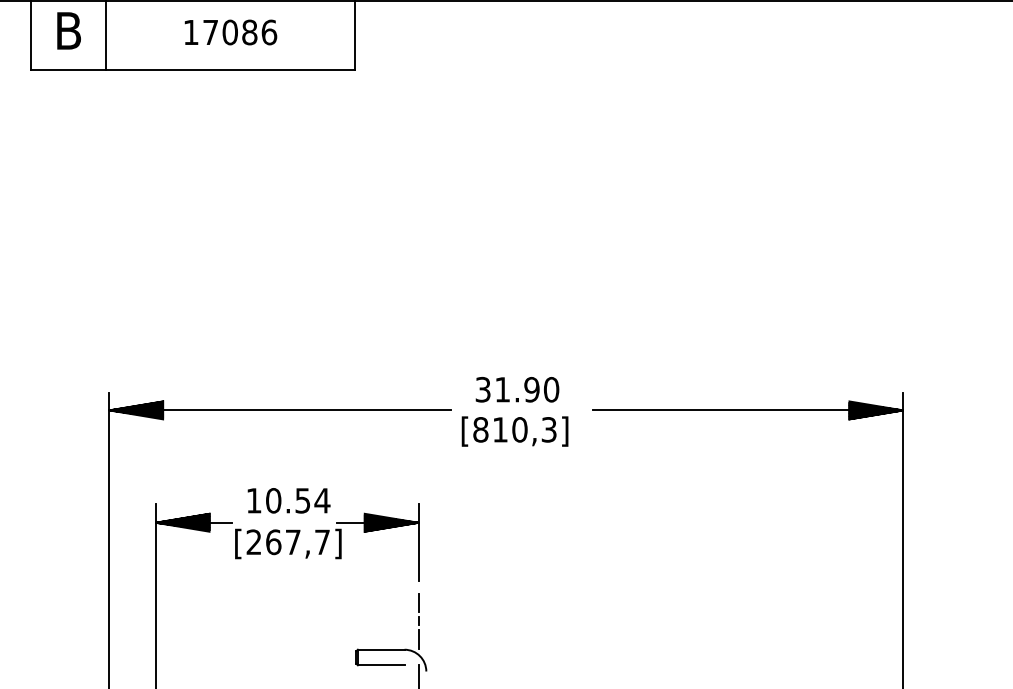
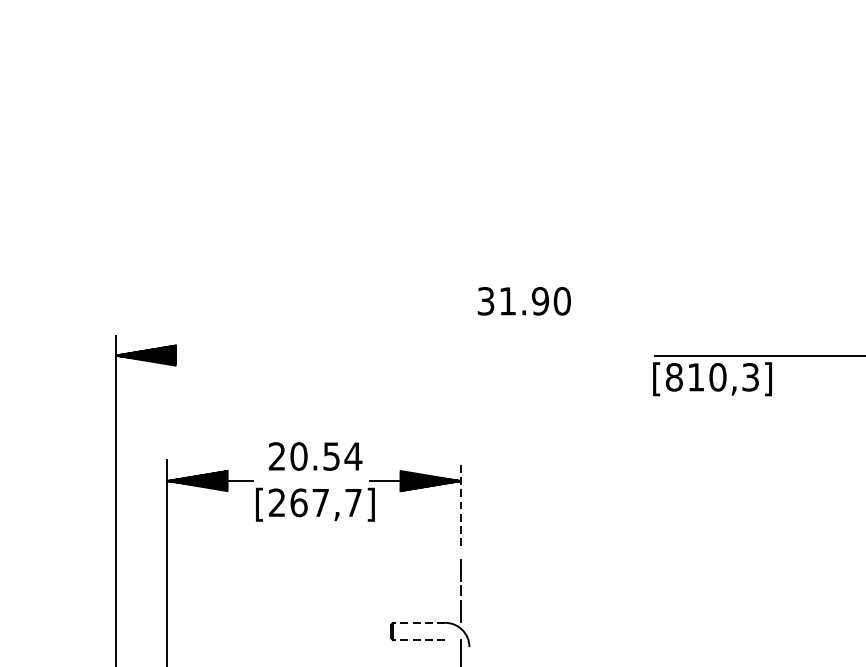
text: (517, 389) -> (524, 301), moved
line: (279, 410) -> (305, 355), removed
text: (514, 431) -> (711, 379), moved
text: (253, 500) -> (276, 456), 10.54 -> 20.54
line: (418, 542) -> (460, 503), solid -> dashed
line: (380, 649) -> (418, 622), solid -> dashed
line: (380, 665) -> (418, 640), solid -> dashed

